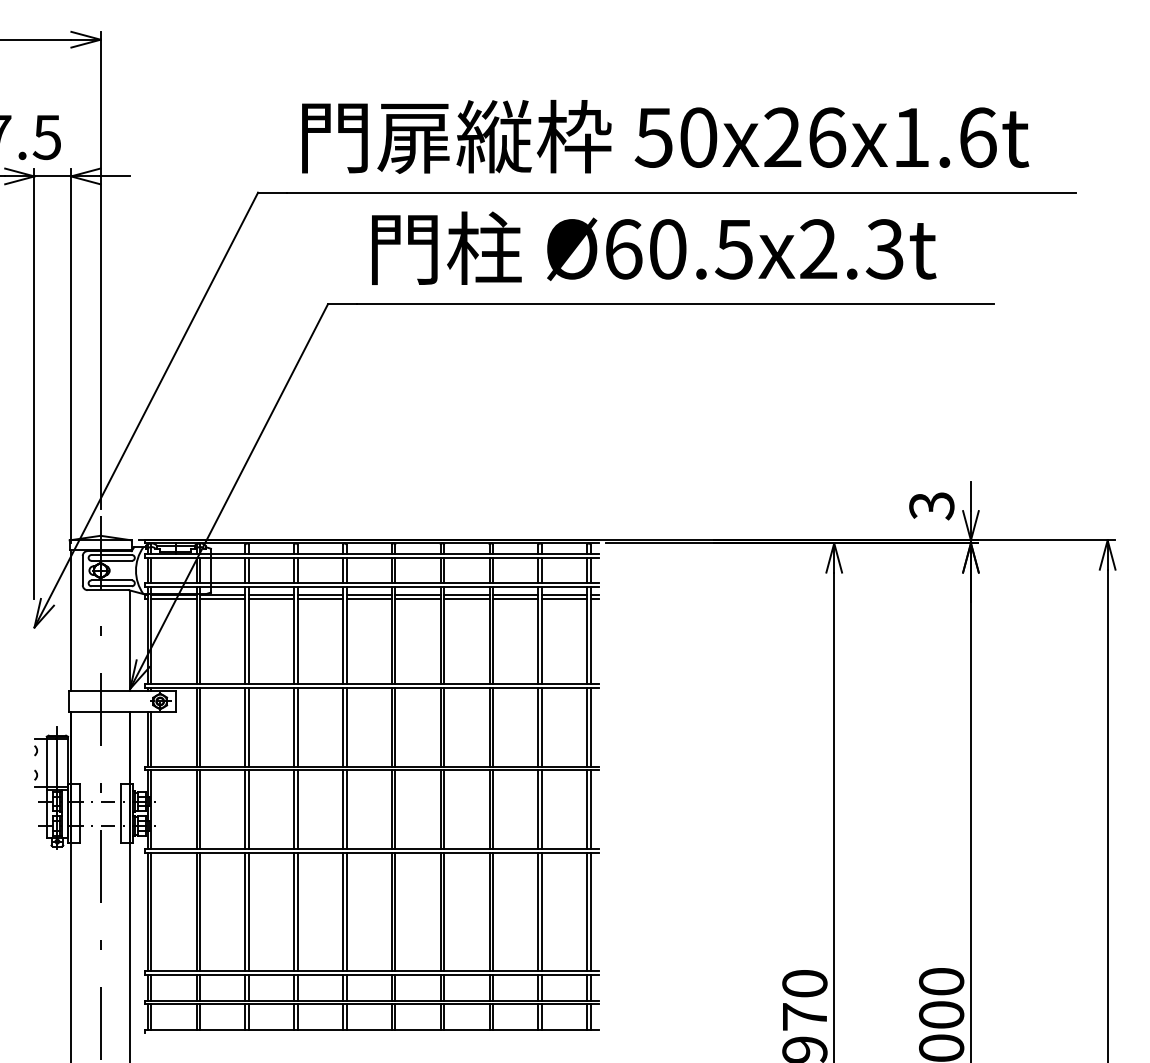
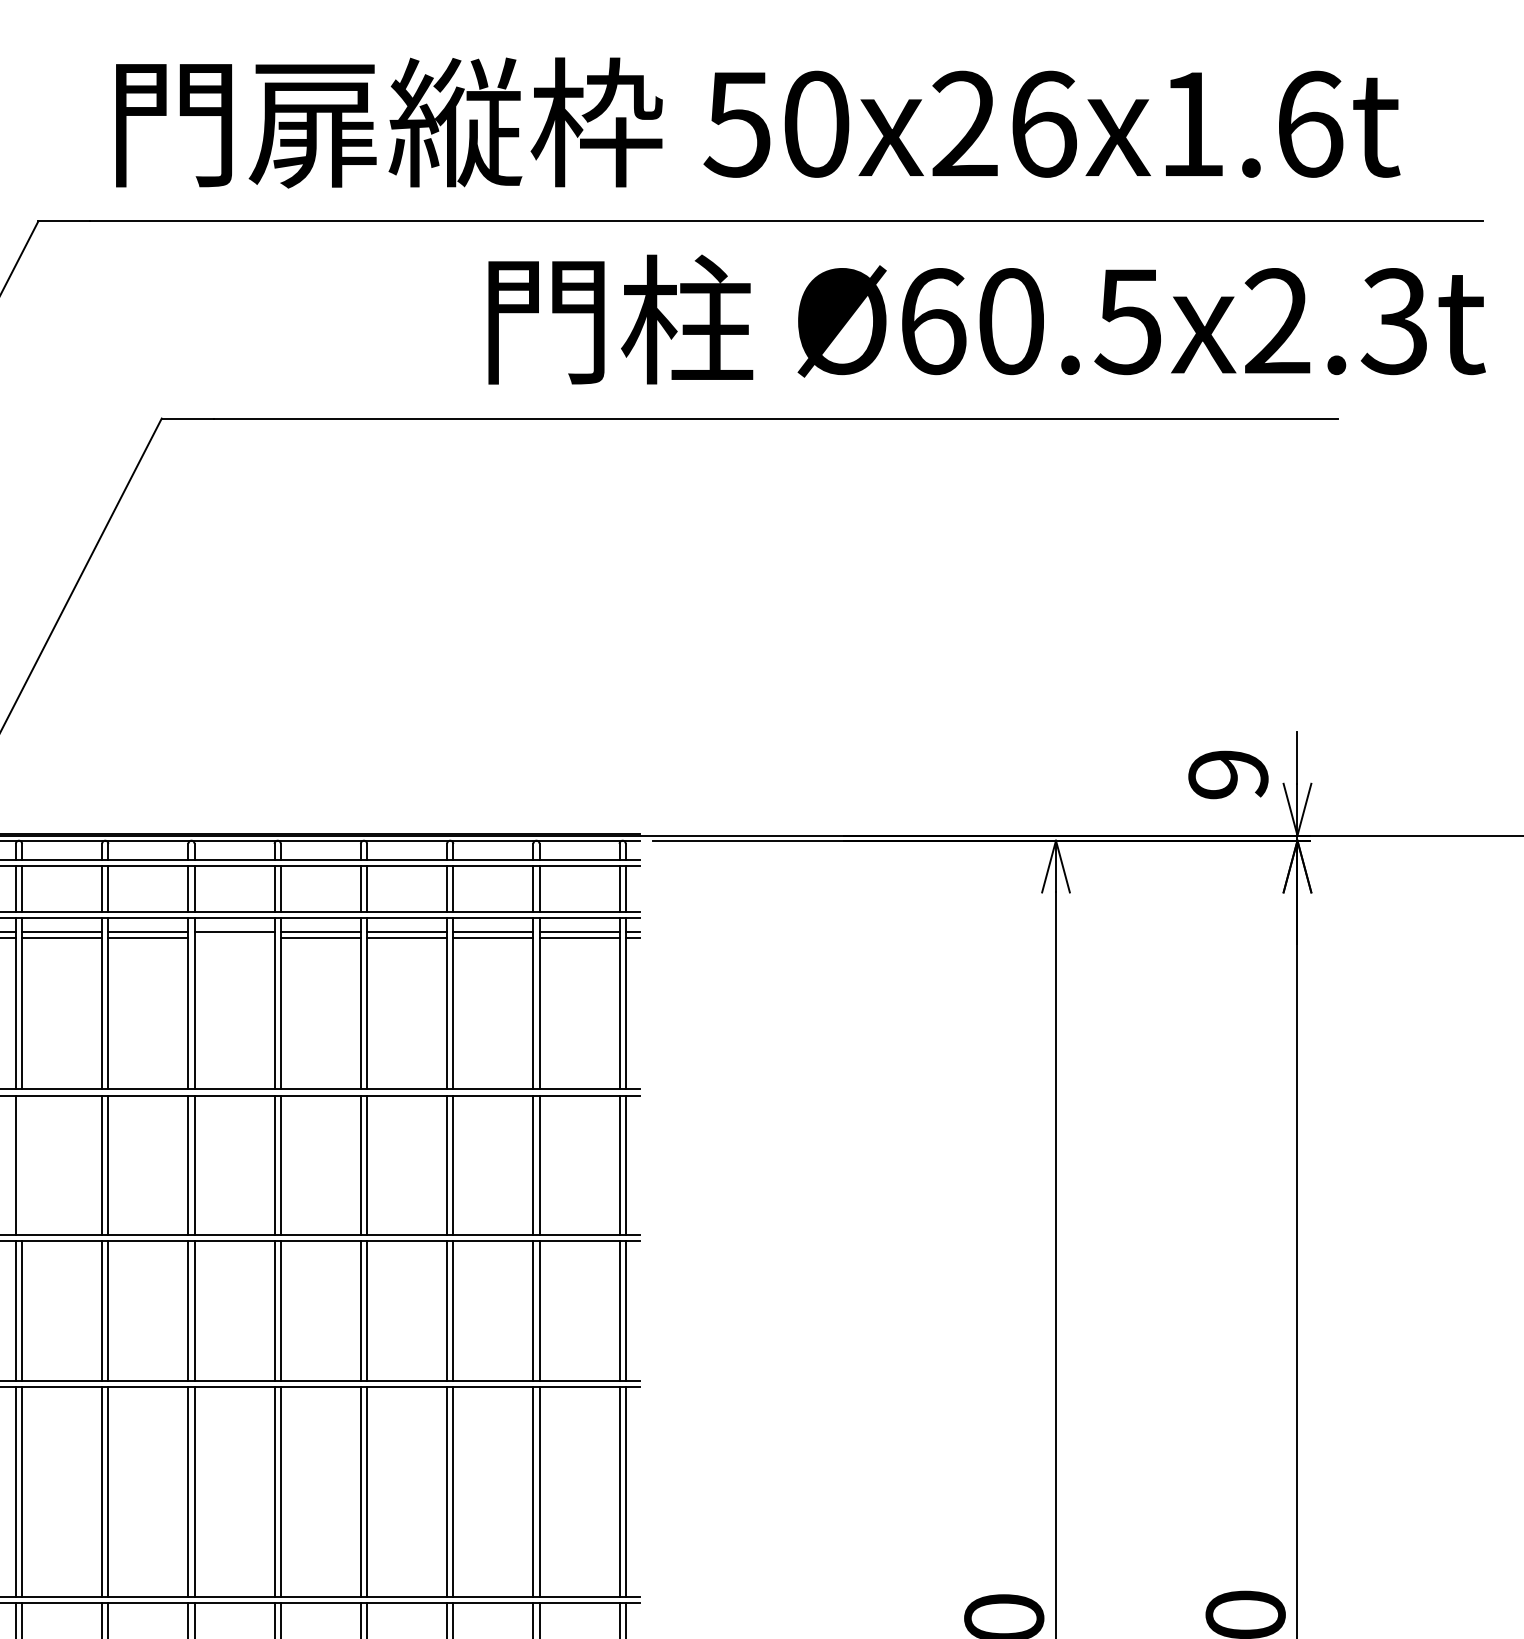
text: (654, 247) -> (987, 318), moved
text: (931, 506) -> (1227, 775), 3 -> 9
line: (368, 598) -> (233, 938), removed
line: (248, 726) -> (21, 1164), removed

